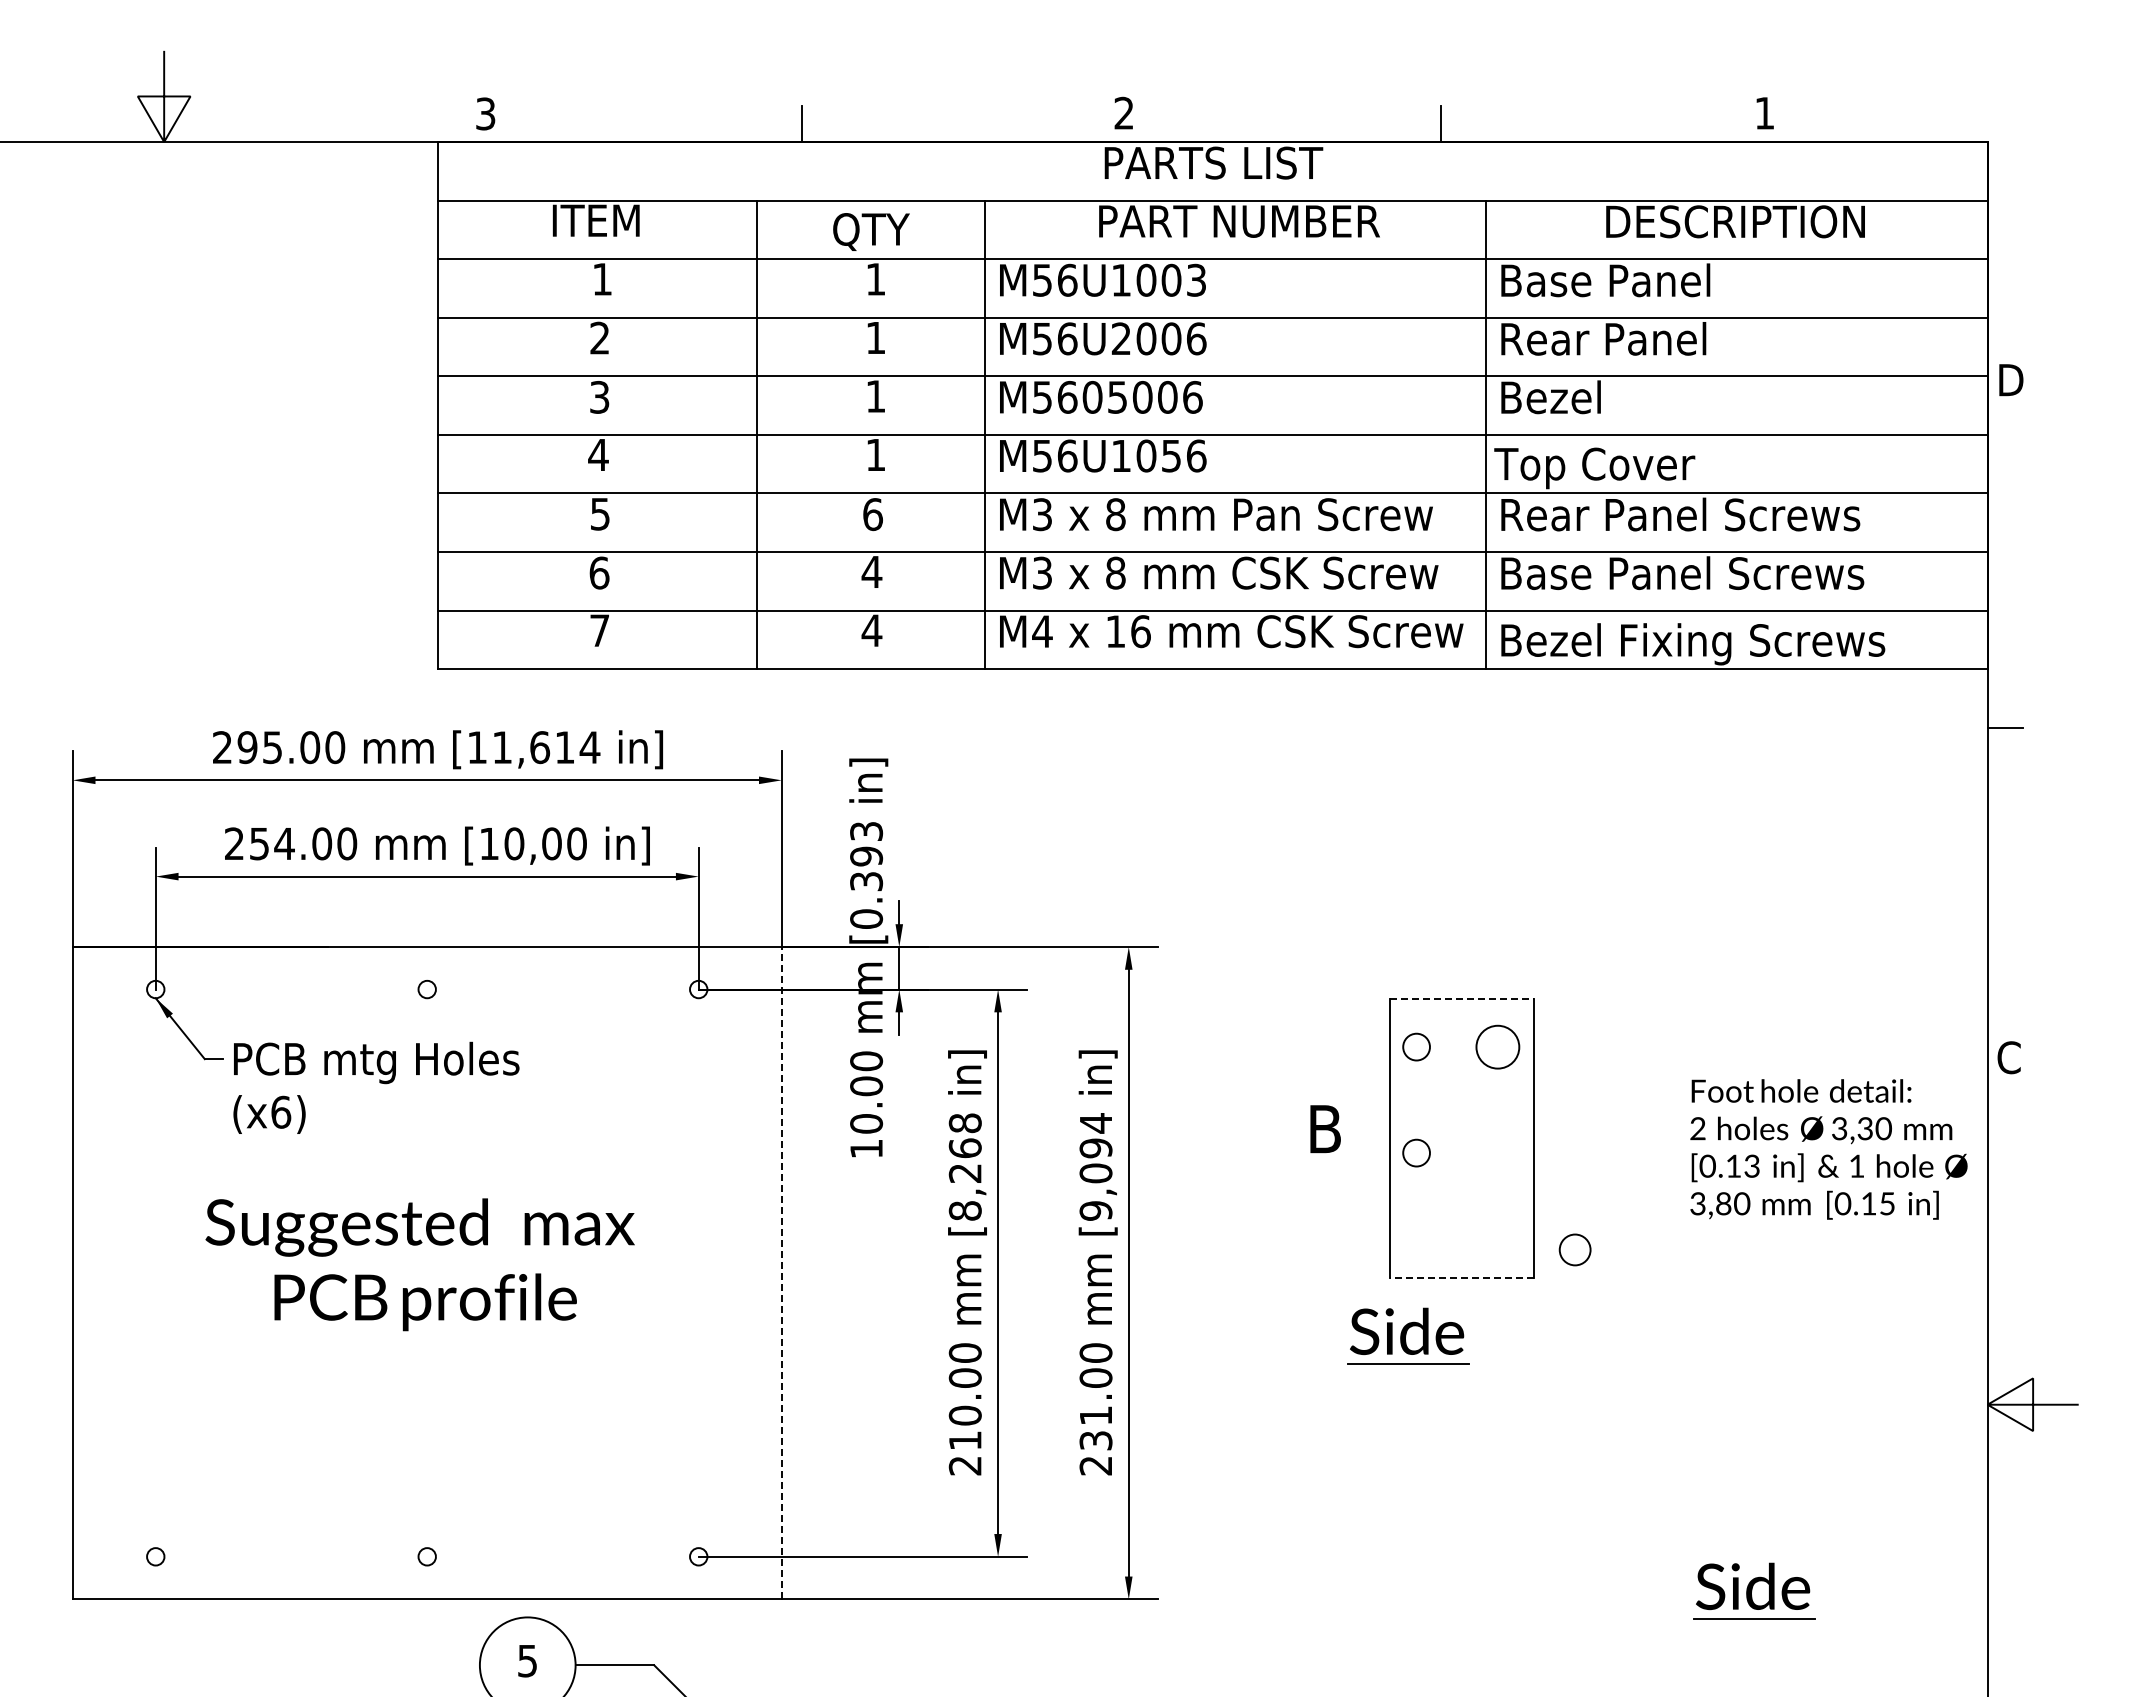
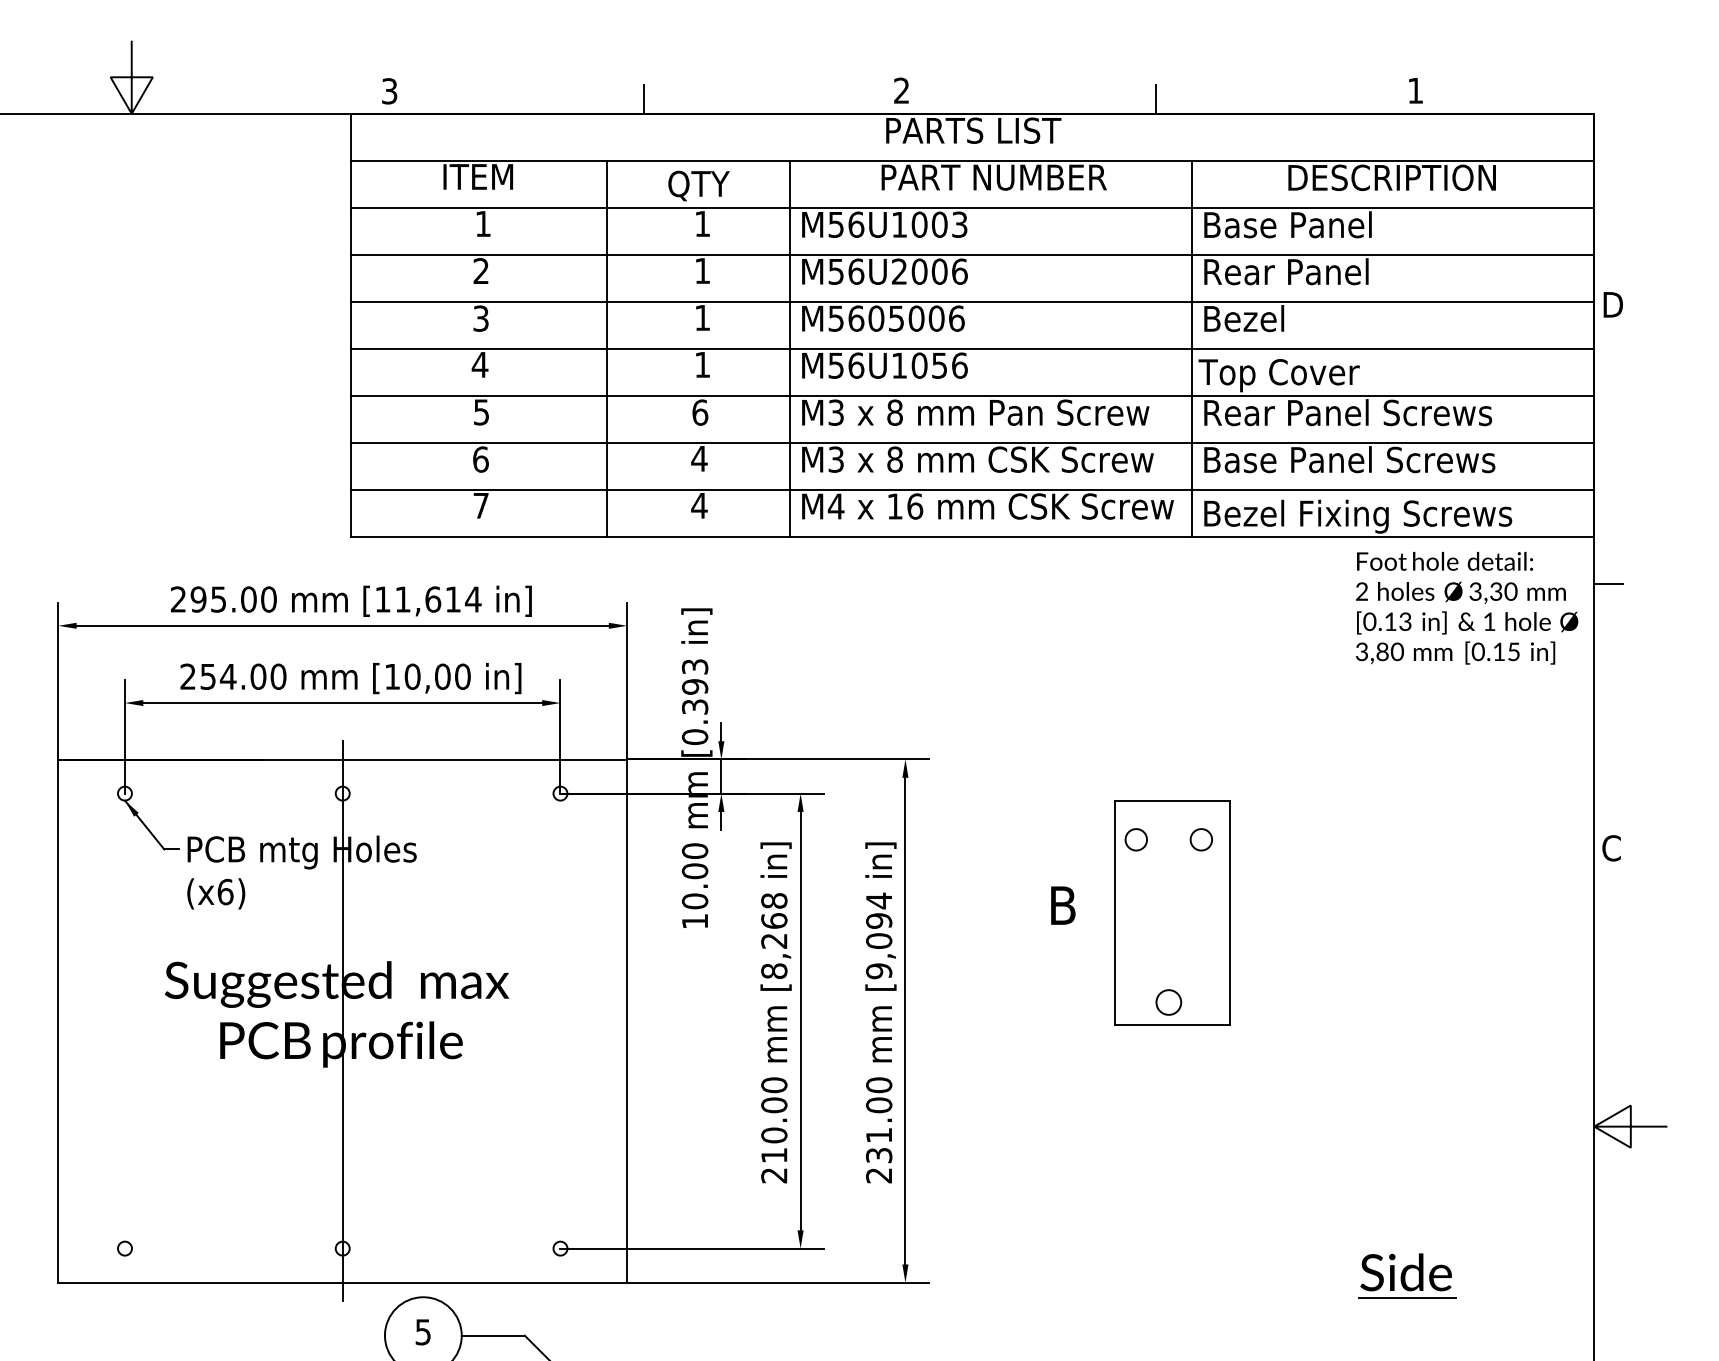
line: (1461, 998) -> (1172, 800), dashed -> solid
circle: (1497, 1046) -> (1201, 839), size x0.62
text: (1828, 1149) -> (1466, 608), moved
circle: (1416, 1152) -> (1136, 924), removed
circle: (1574, 1249) -> (1168, 1002), moved
line: (781, 1272) -> (626, 1020), dashed -> solid
line: (427, 1273) -> (342, 1021), added
line: (1461, 1278) -> (1172, 1025), dashed -> solid
part: (1408, 1335) -> (1129, 1071), removed

